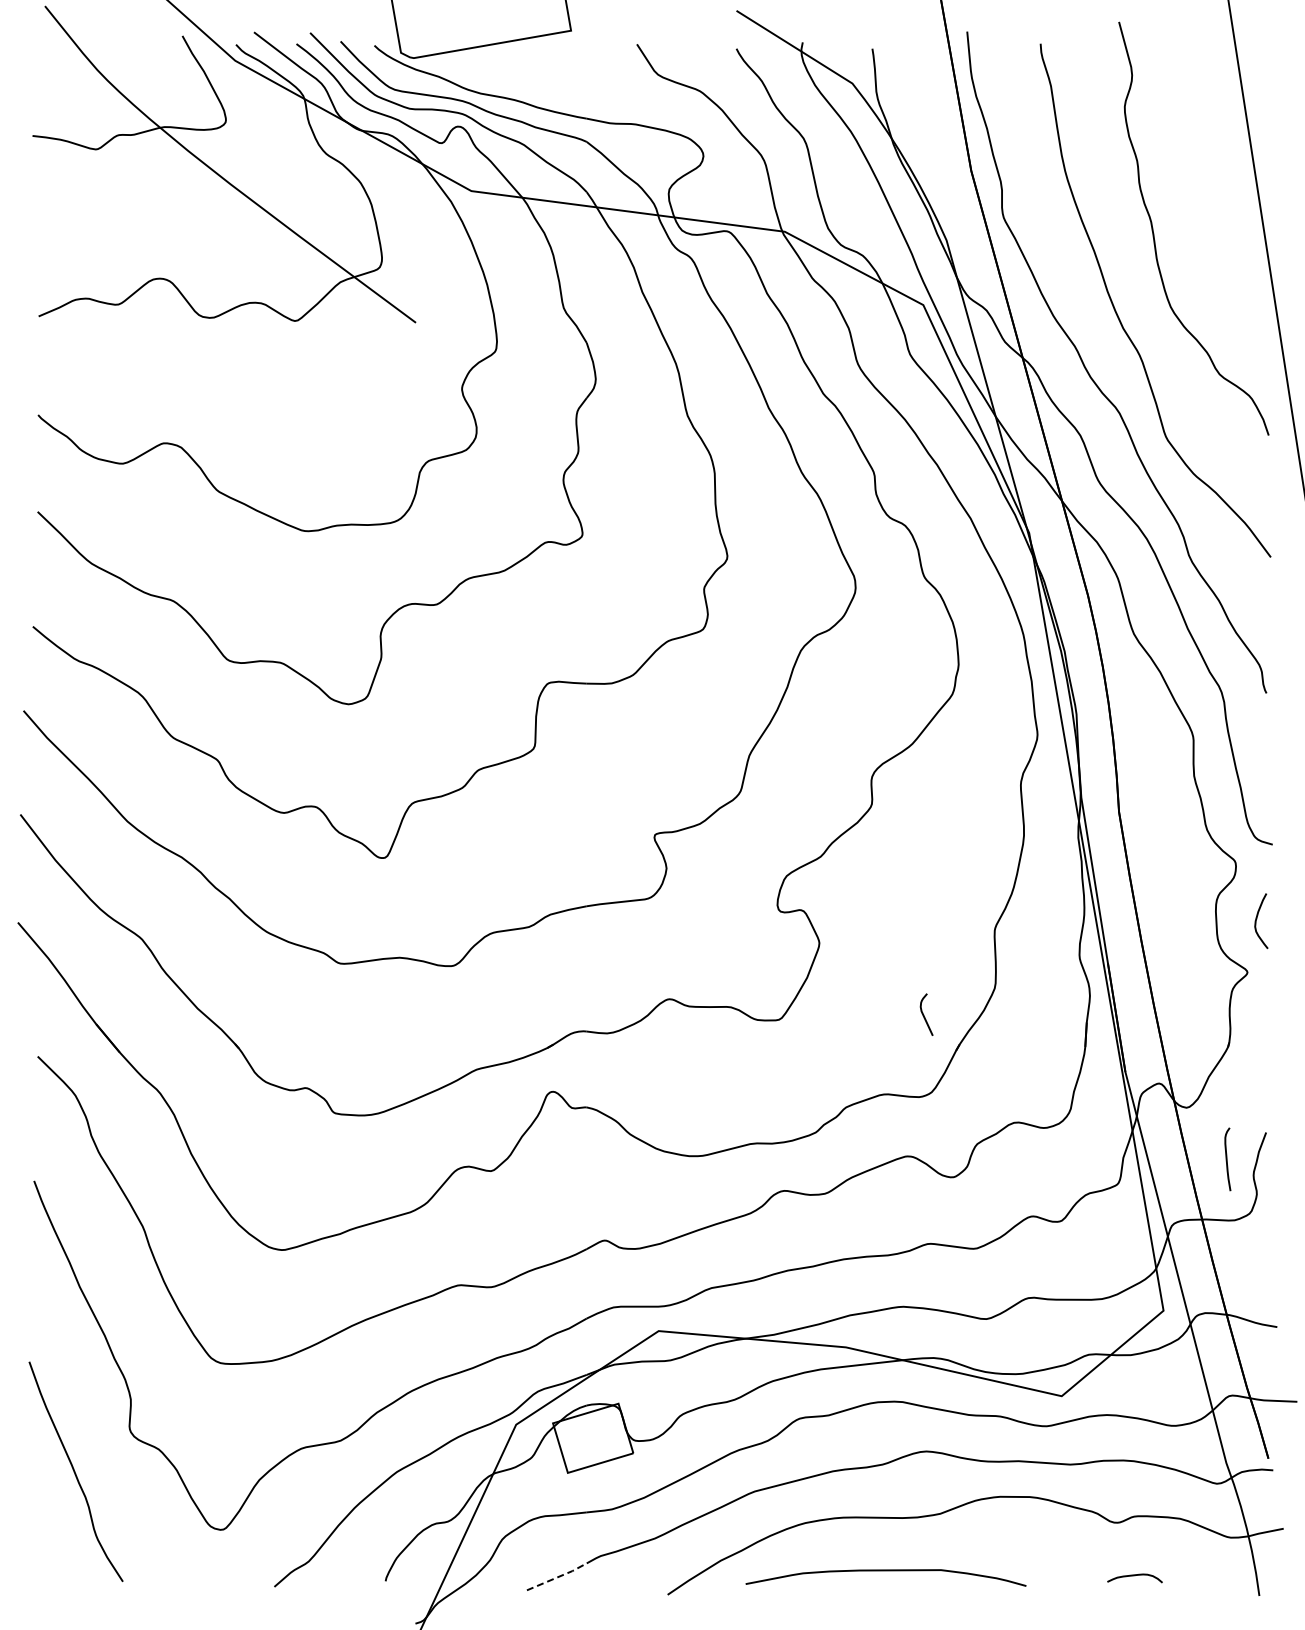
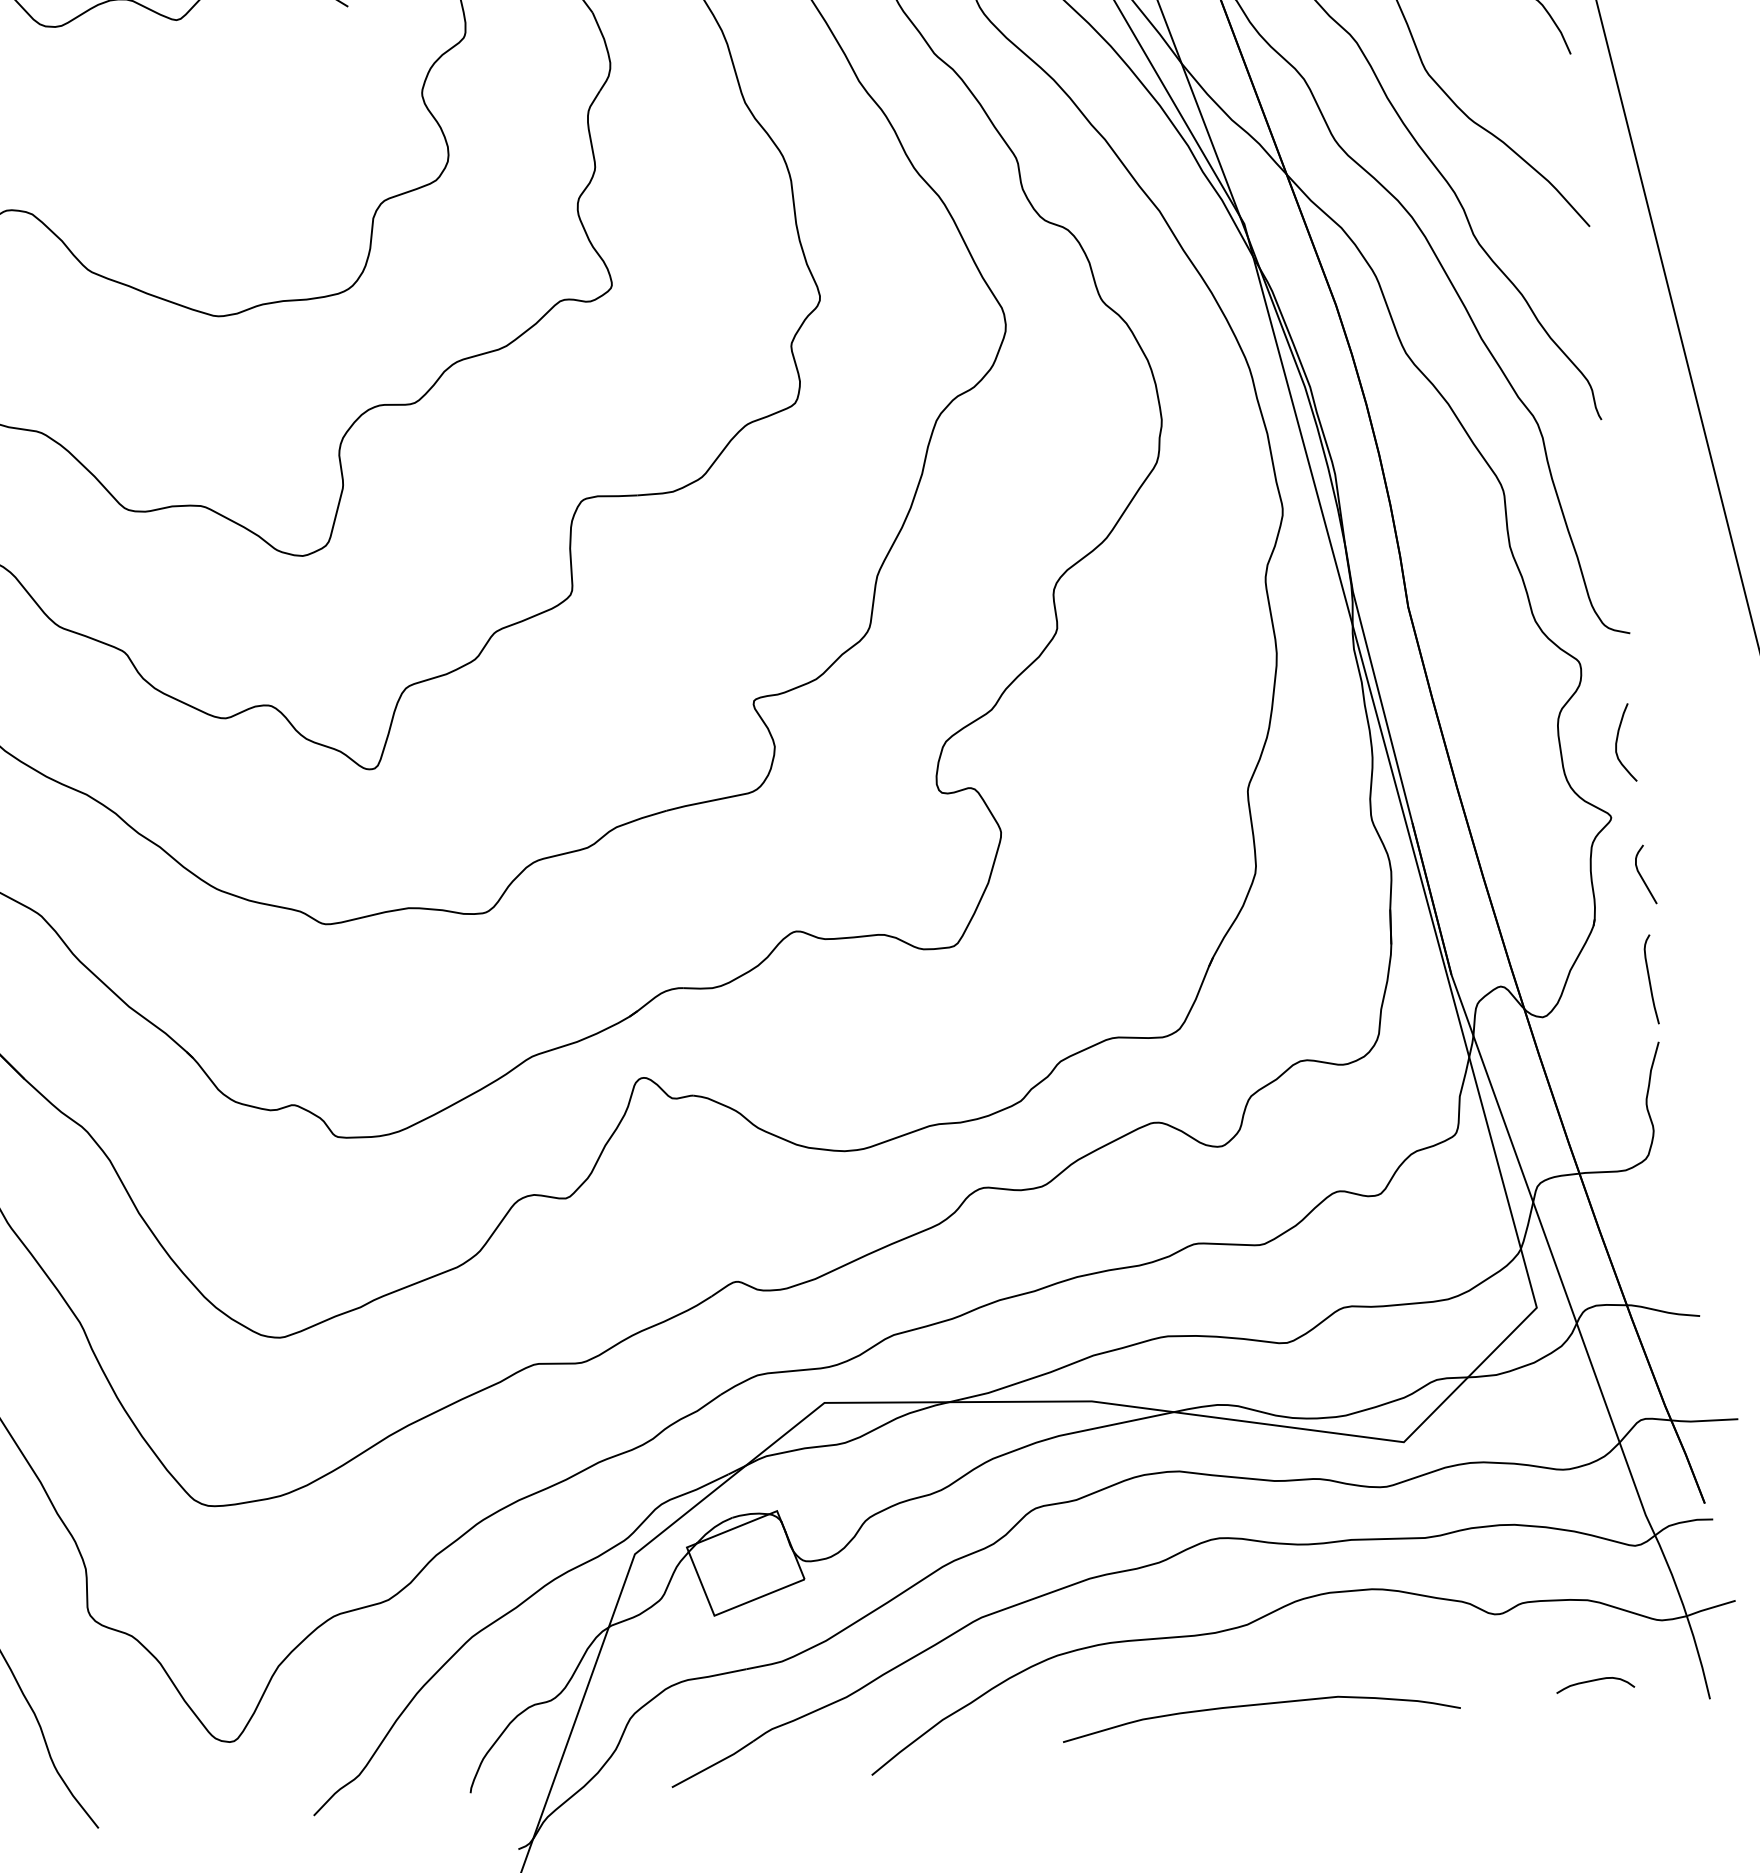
curve: (924, 1015) -> (1642, 876), moved
curve: (1227, 1159) -> (1650, 979), moved
curve: (885, 1571) -> (1259, 1706), moved
curve: (1134, 1576) -> (1594, 1682), moved
line: (557, 1577) -> (713, 1765), dashed -> solid

